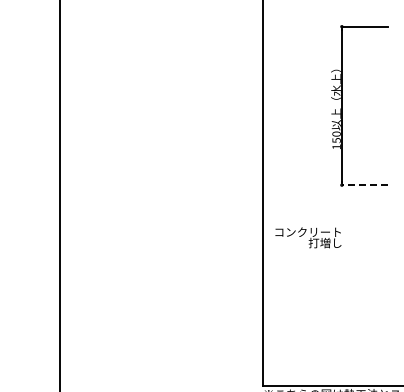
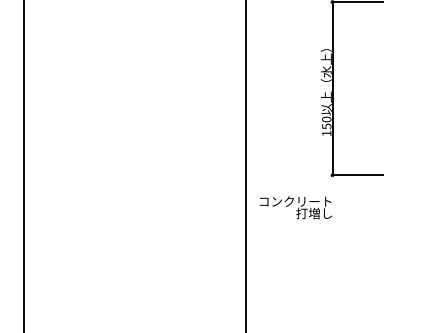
line: (364, 185) -> (357, 175), dashed -> solid
text: (308, 237) -> (295, 207), moved

